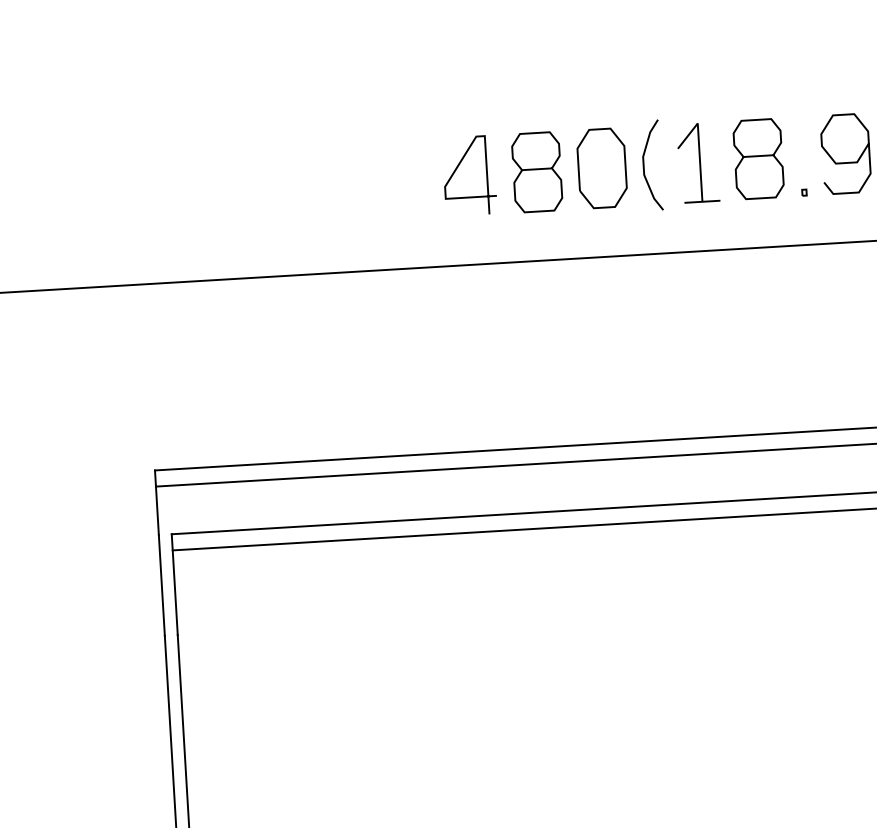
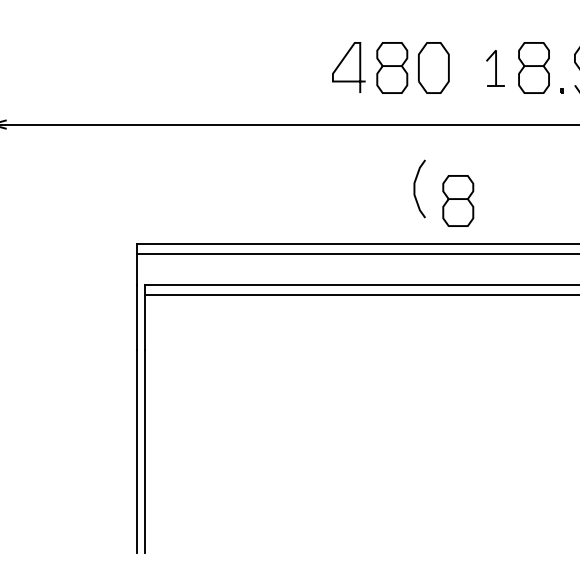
part: (696, 162) -> (494, 67), size x0.7
curve: (645, 165) -> (415, 188), moved
curve: (652, 371) -> (458, 199), added

